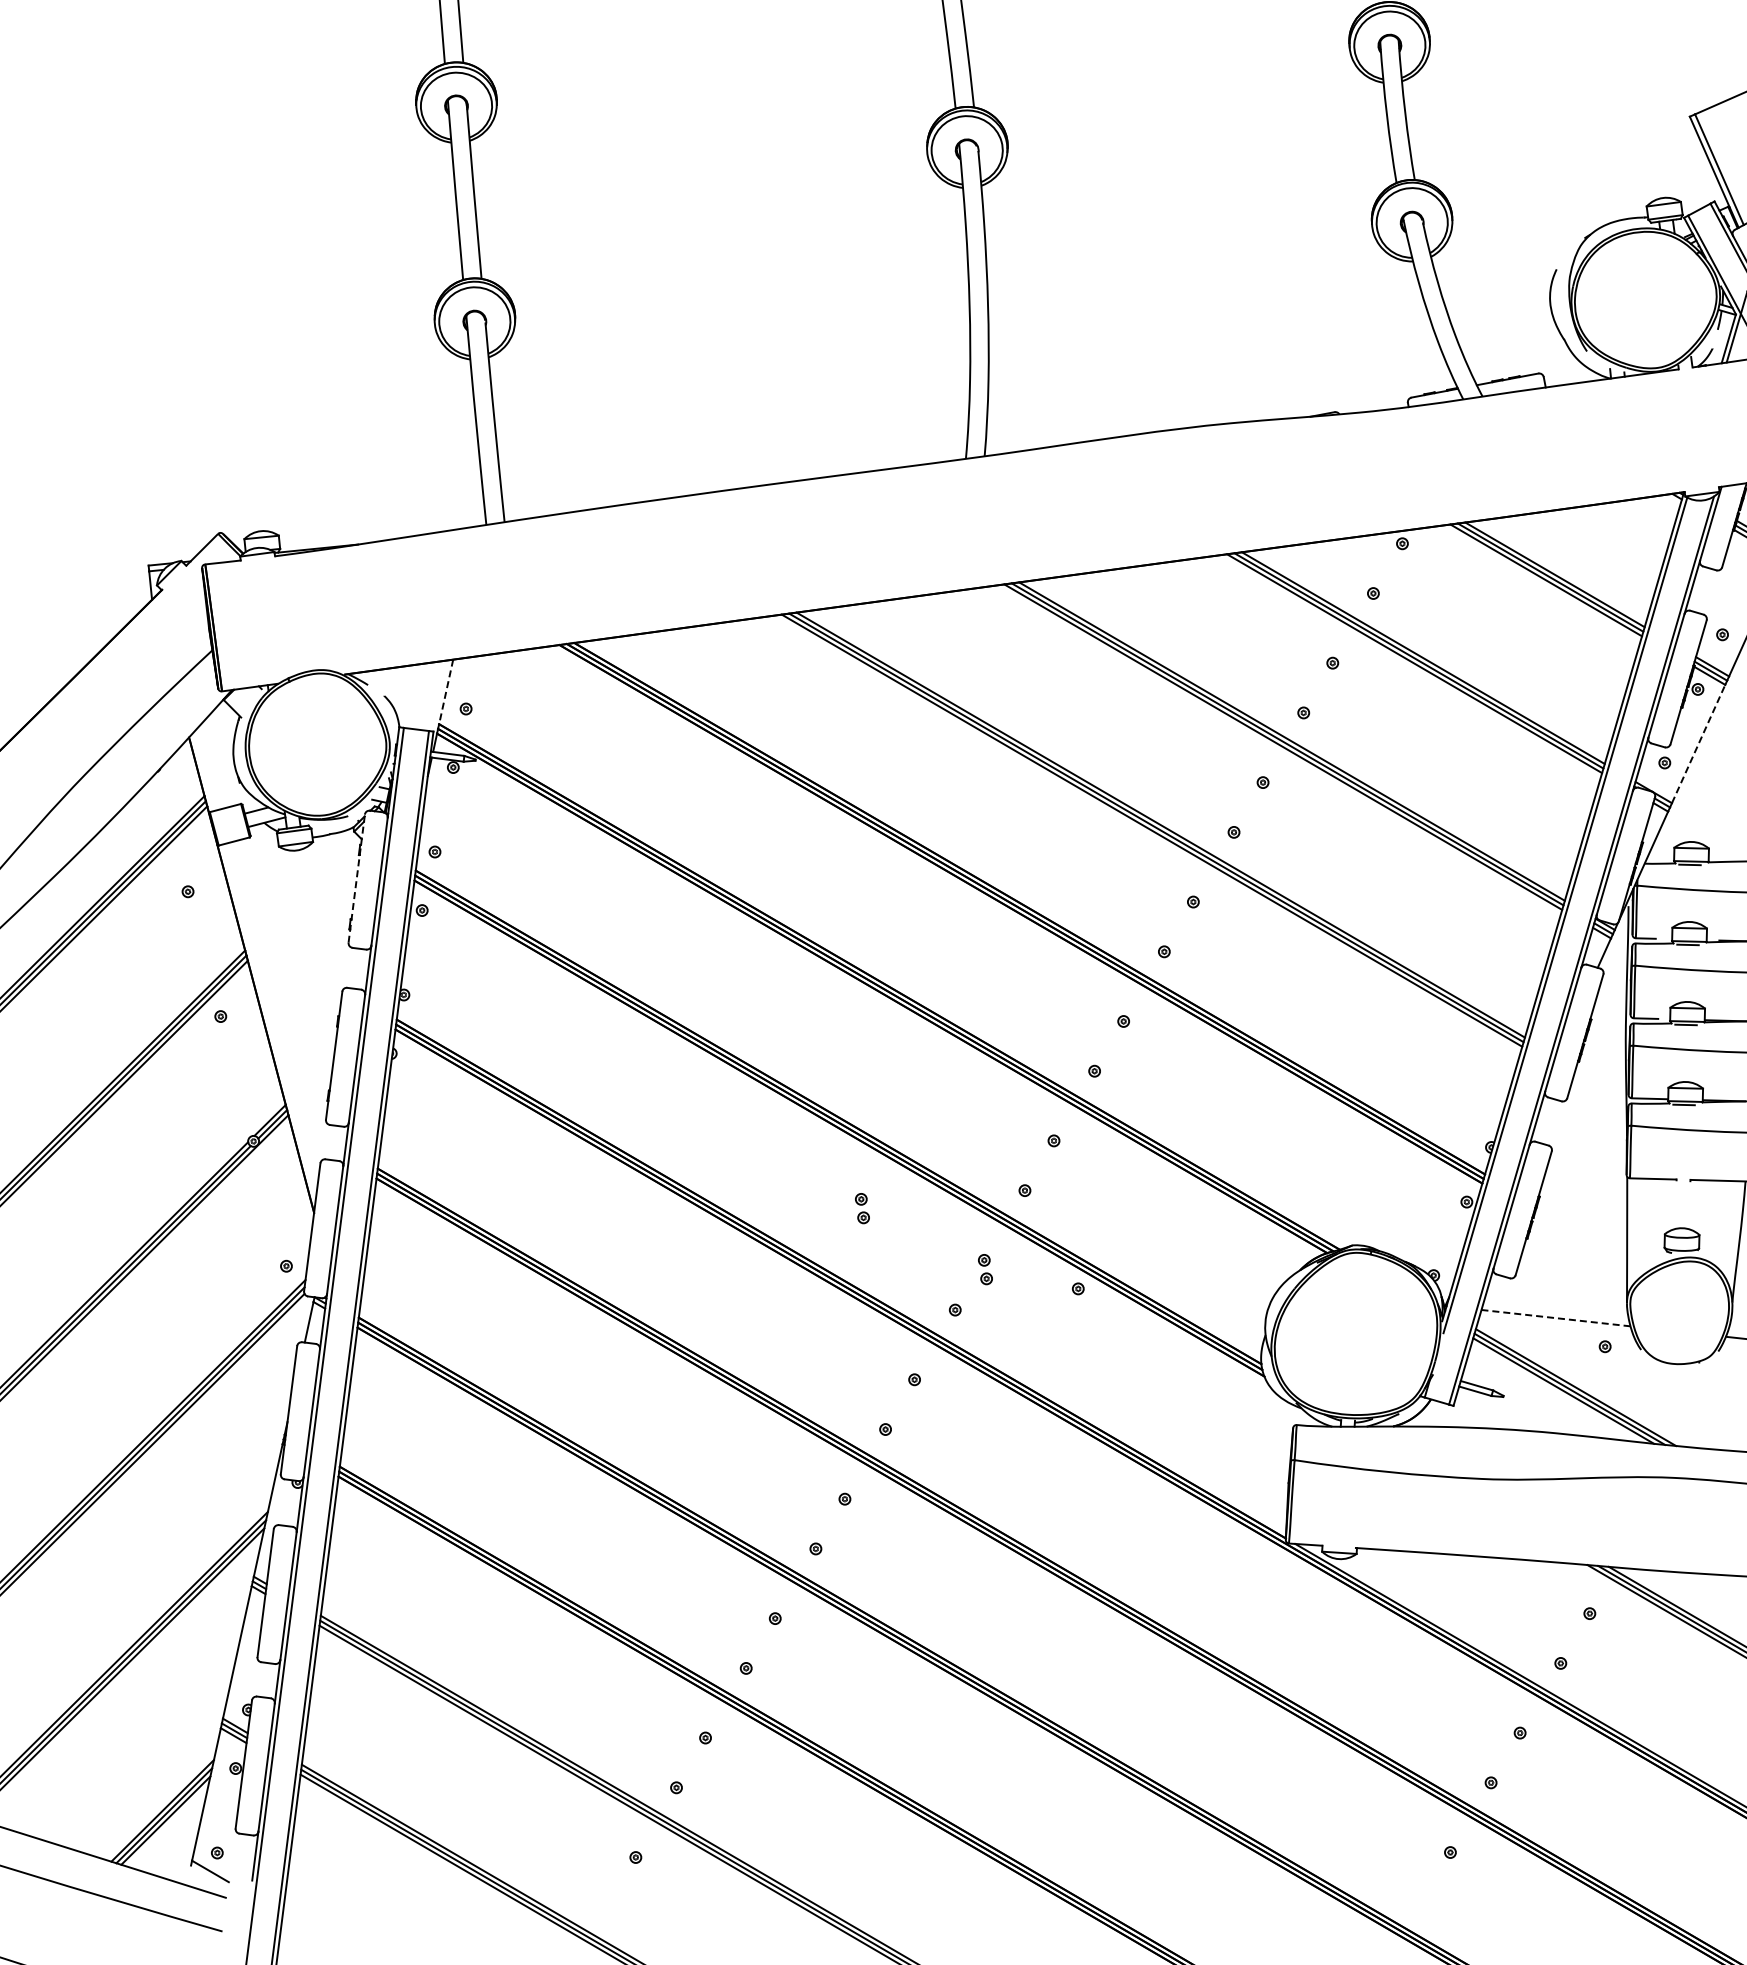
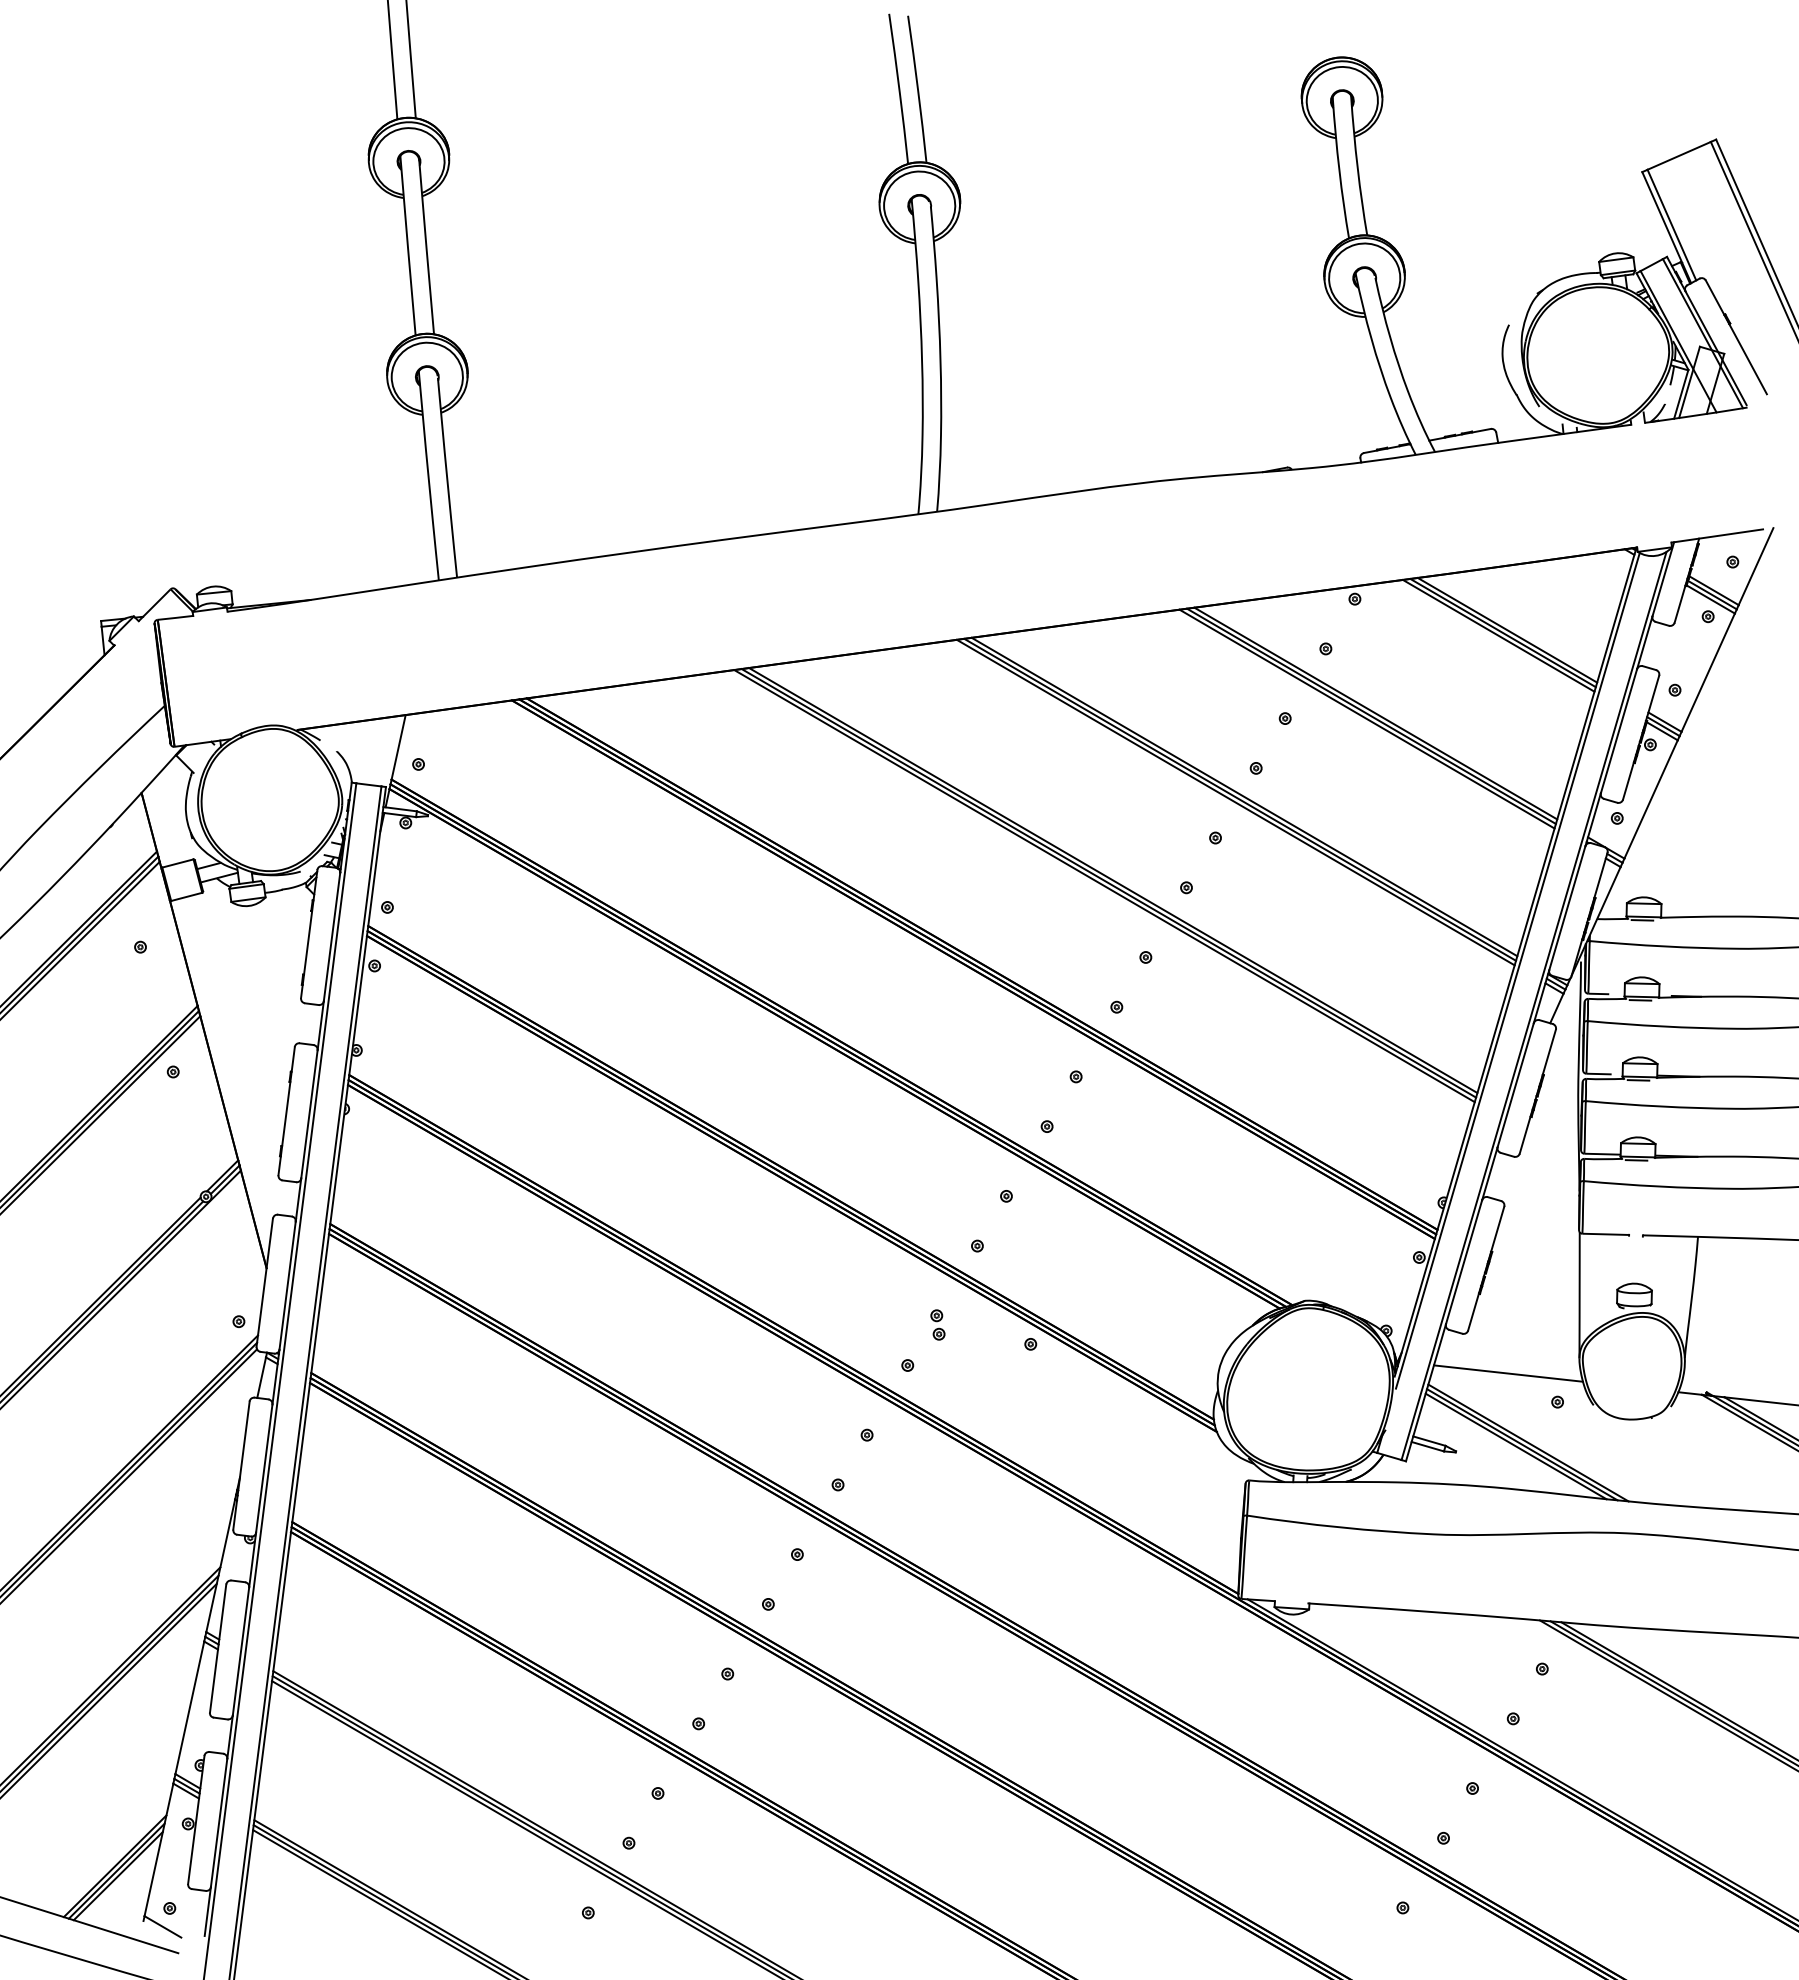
line: (446, 692) -> (398, 747), dashed -> solid
line: (1699, 744) -> (1651, 799), dashed -> solid
line: (357, 879) -> (309, 934), dashed -> solid
part: (862, 1208) -> (814, 1263), removed
line: (1556, 1318) -> (1508, 1373), dashed -> solid

